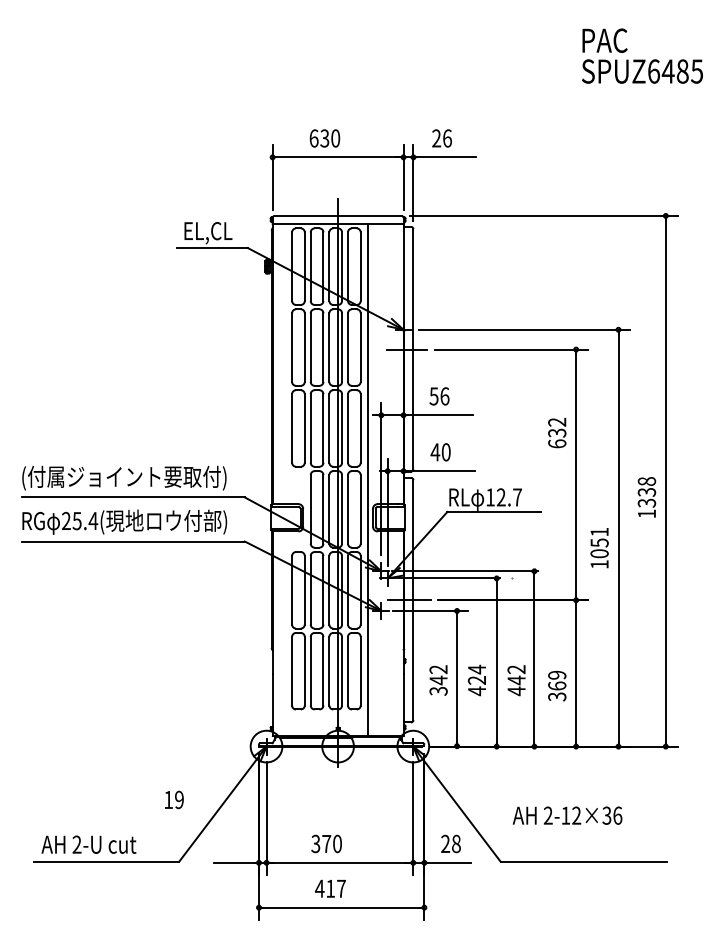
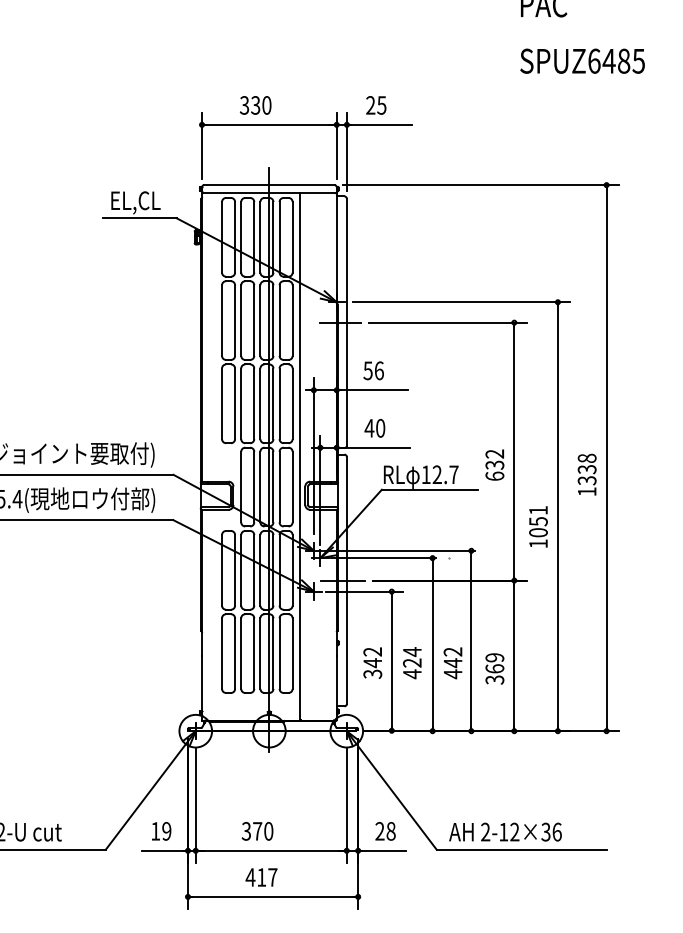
text: (642, 71) -> (582, 61), moved
text: (313, 138) -> (244, 105), 630 -> 330
text: (446, 138) -> (380, 105), 26 -> 25
text: (557, 432) -> (495, 464), moved
text: (174, 799) -> (161, 830), moved
text: (567, 815) -> (505, 831), moved

